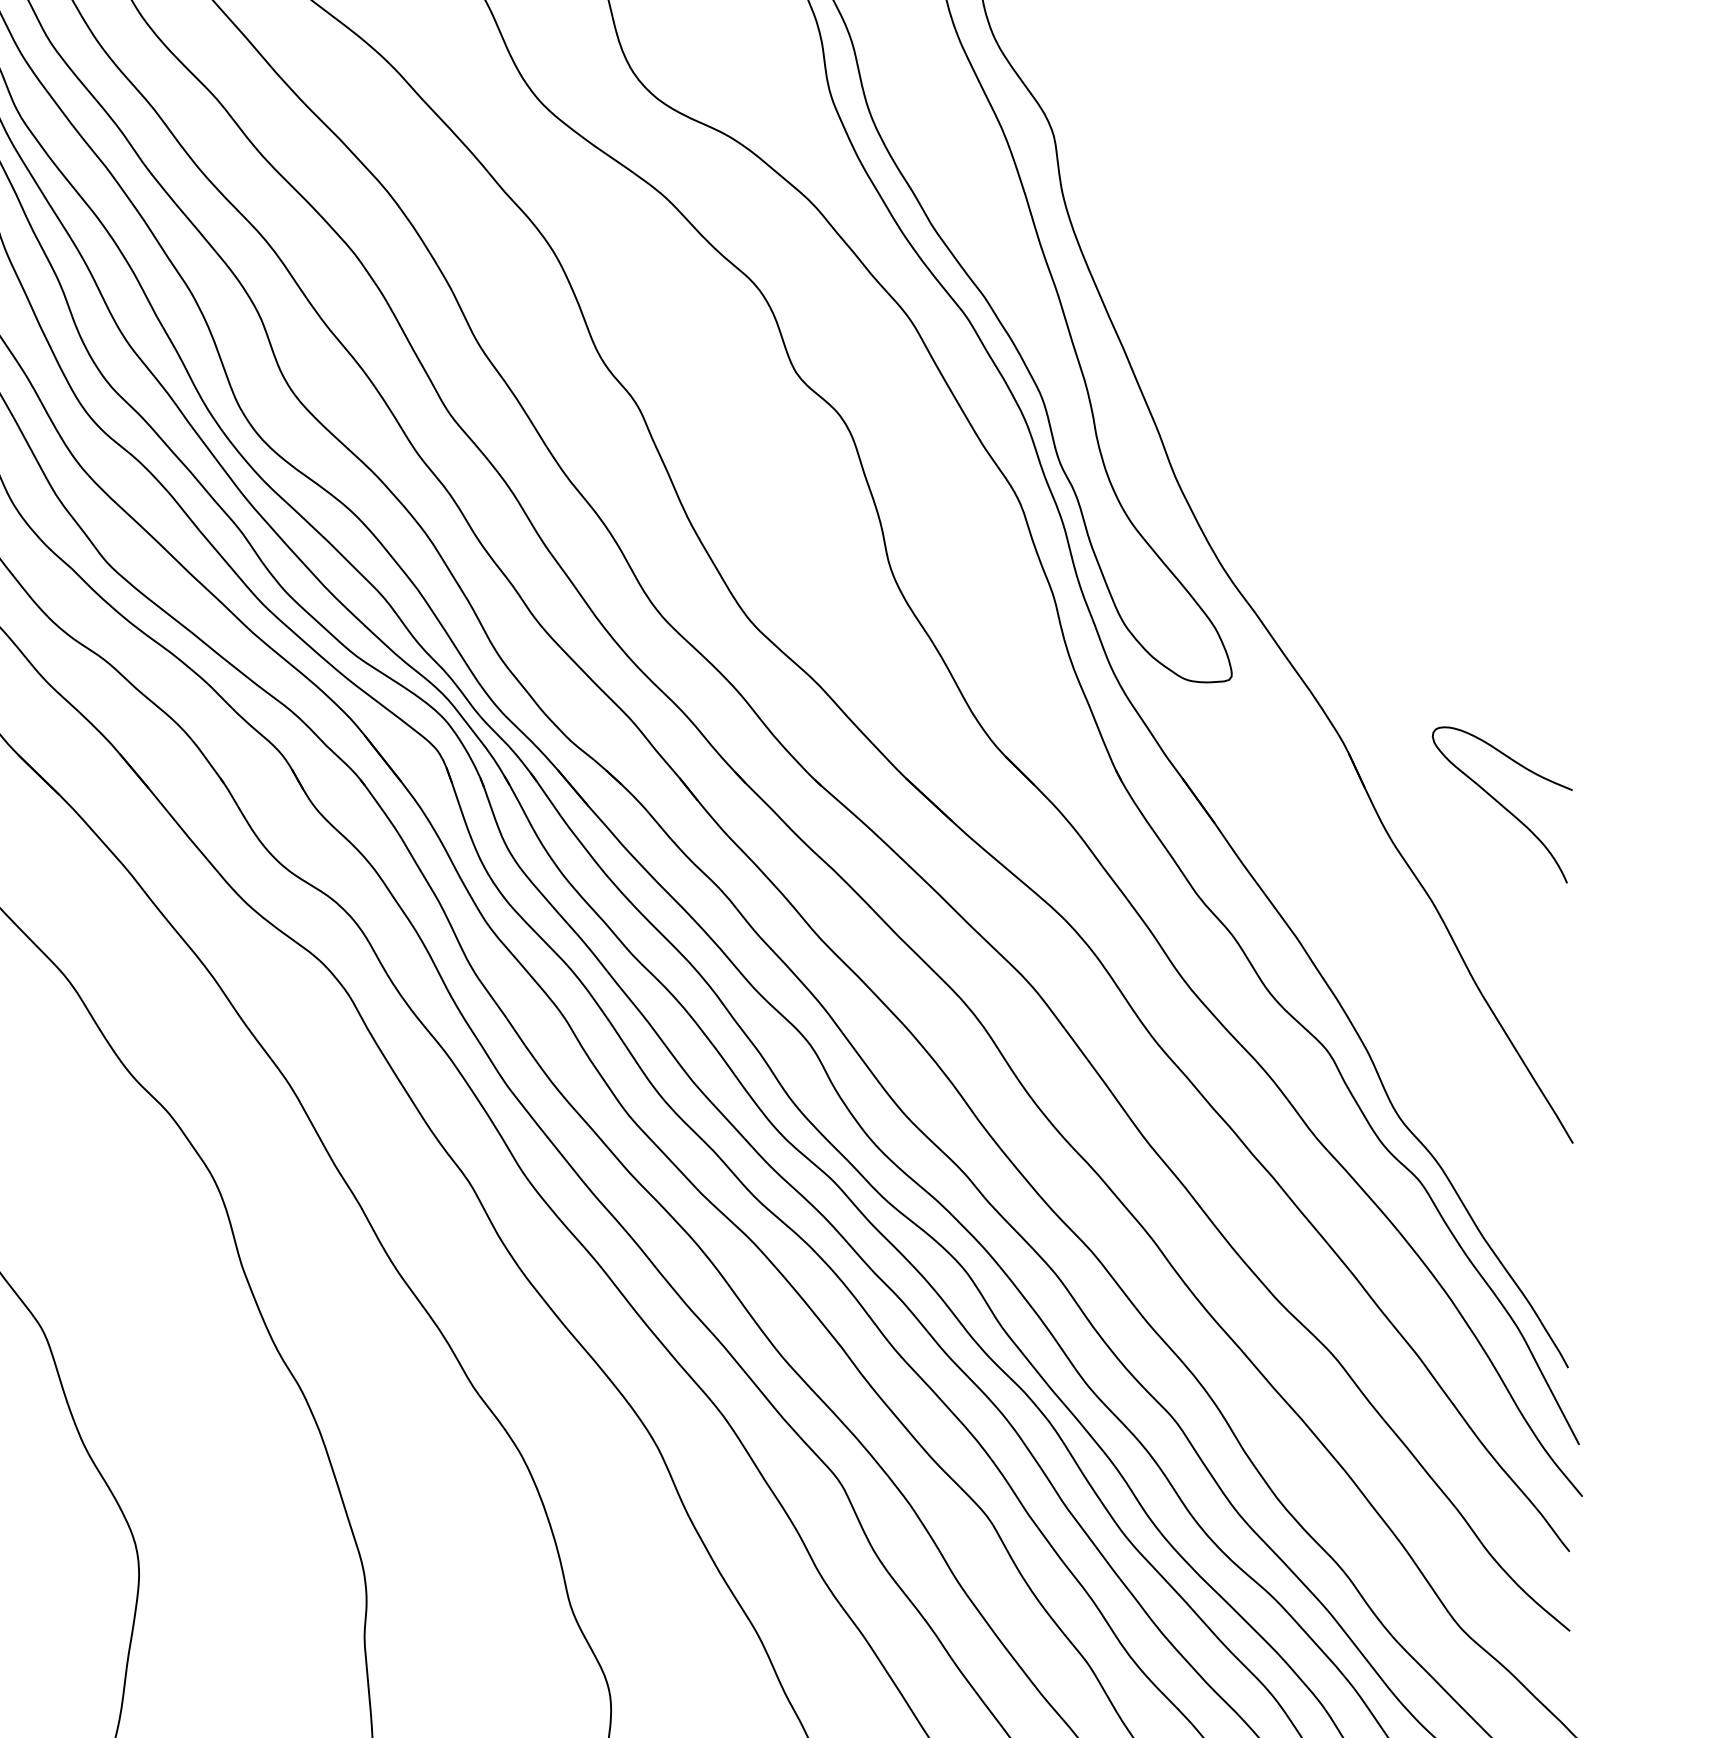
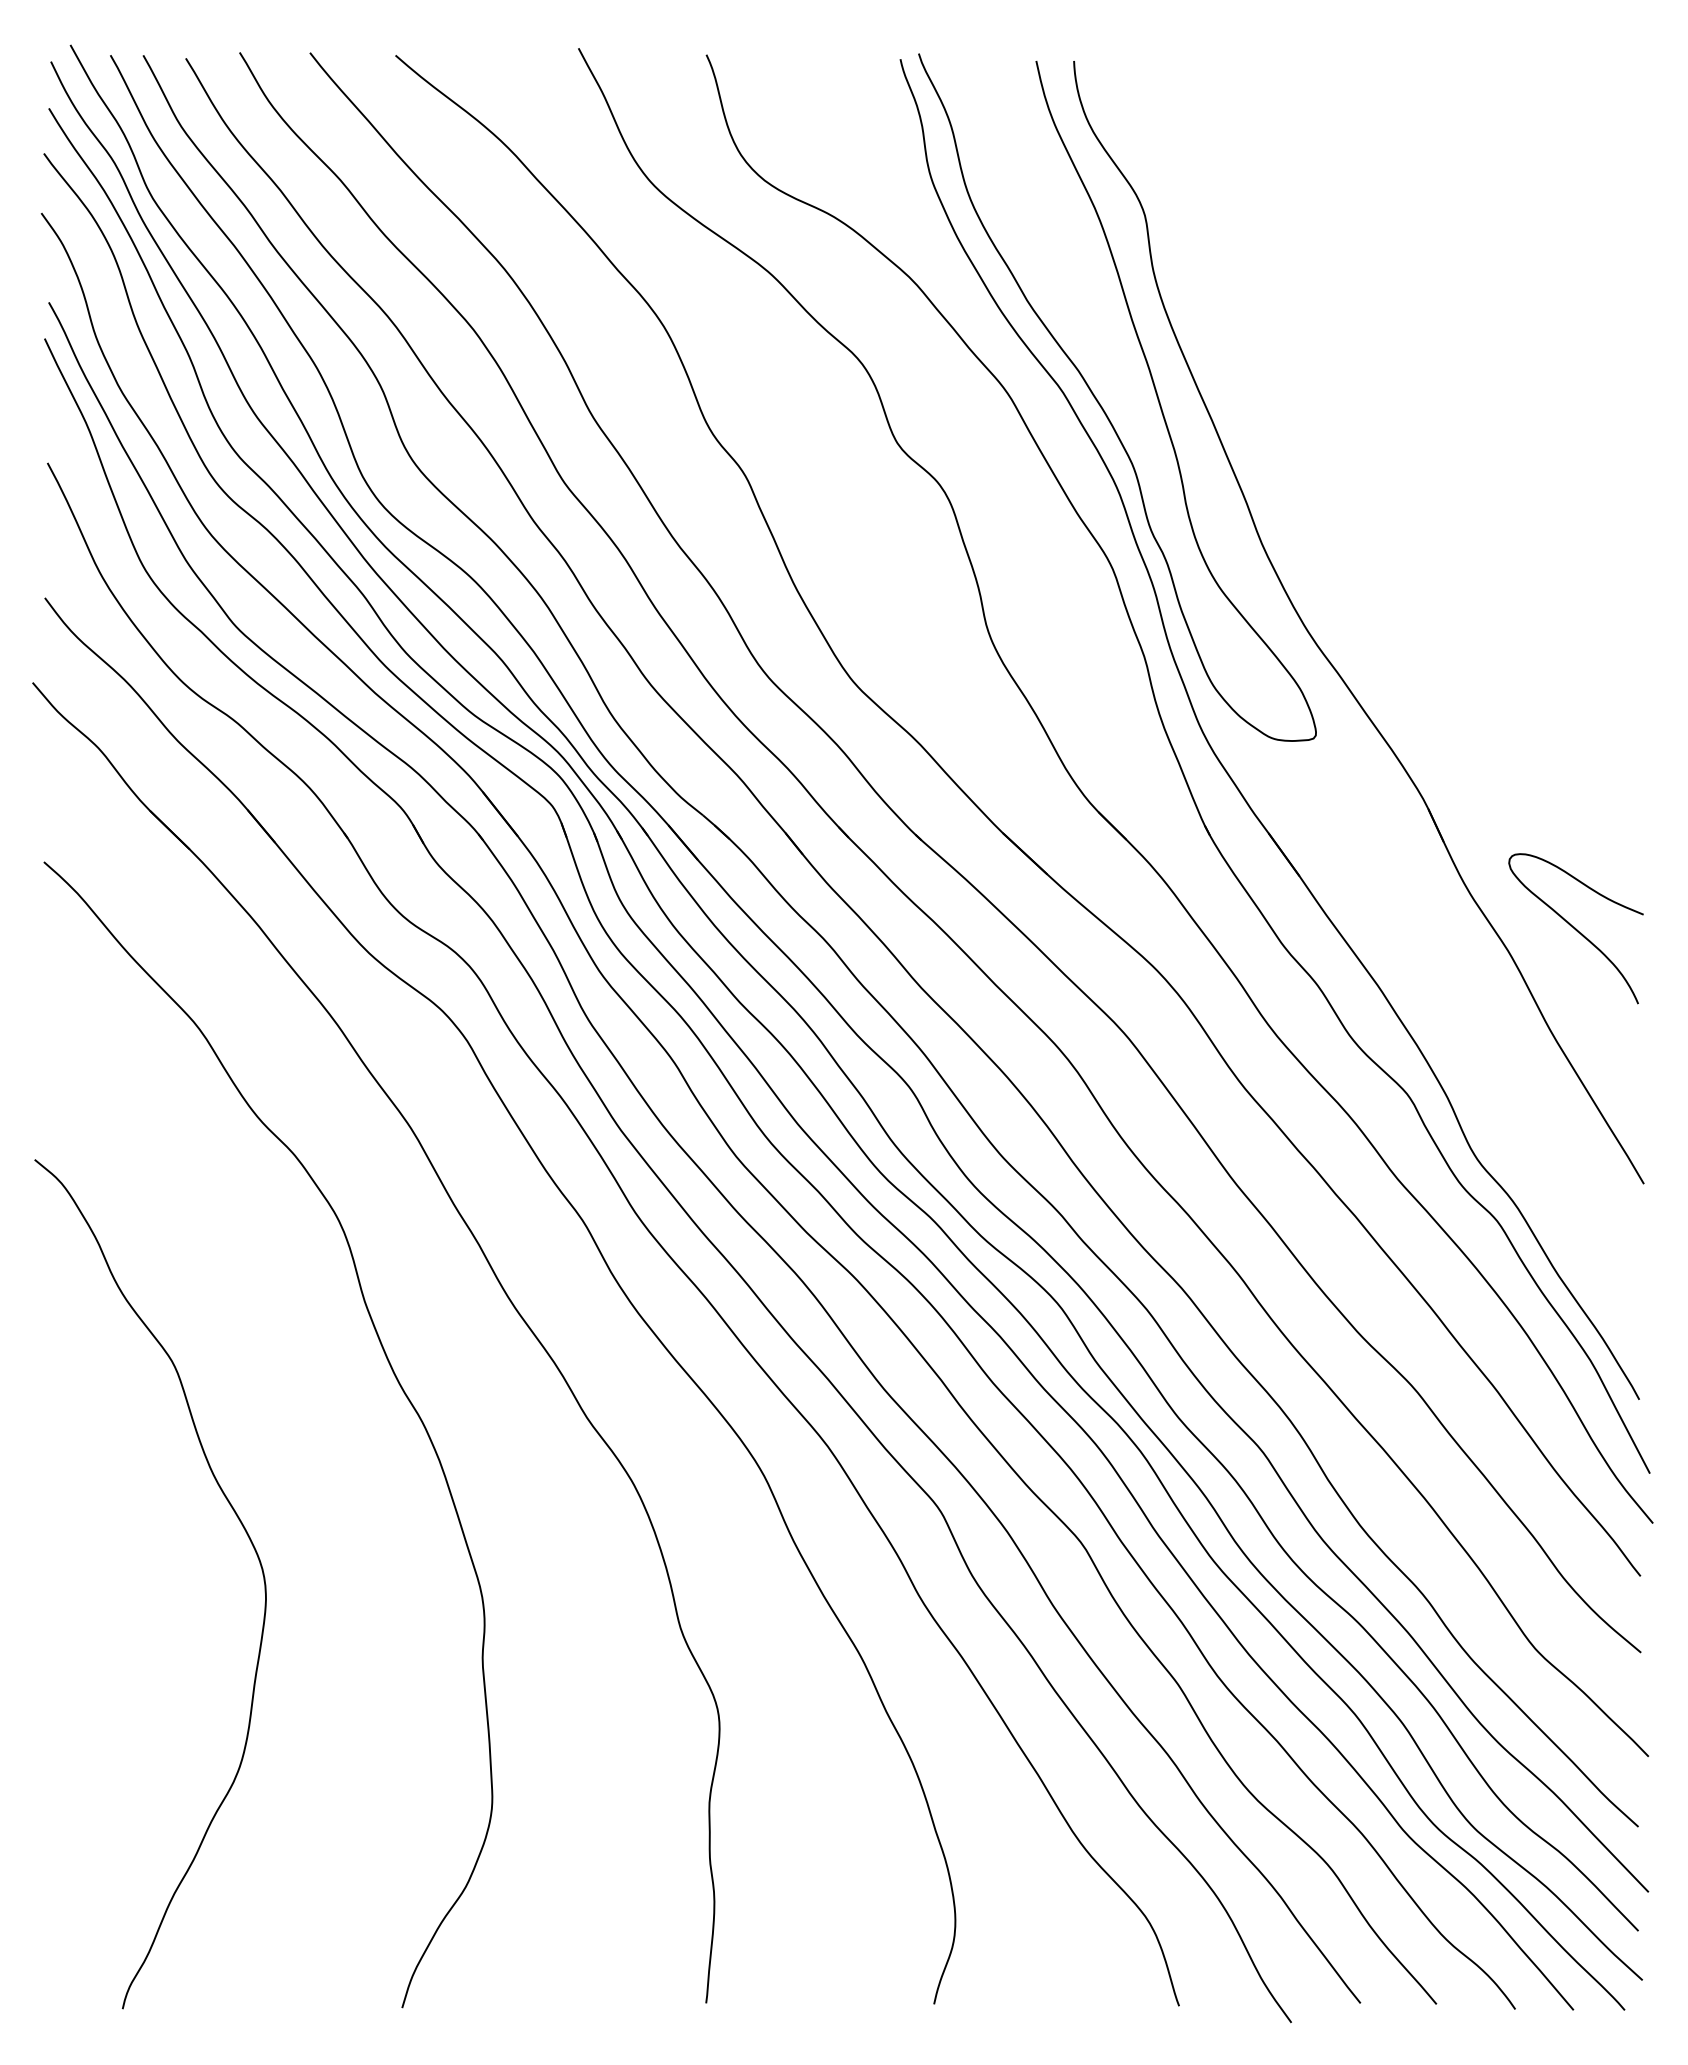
curve: (1501, 804) -> (1575, 928), moved

